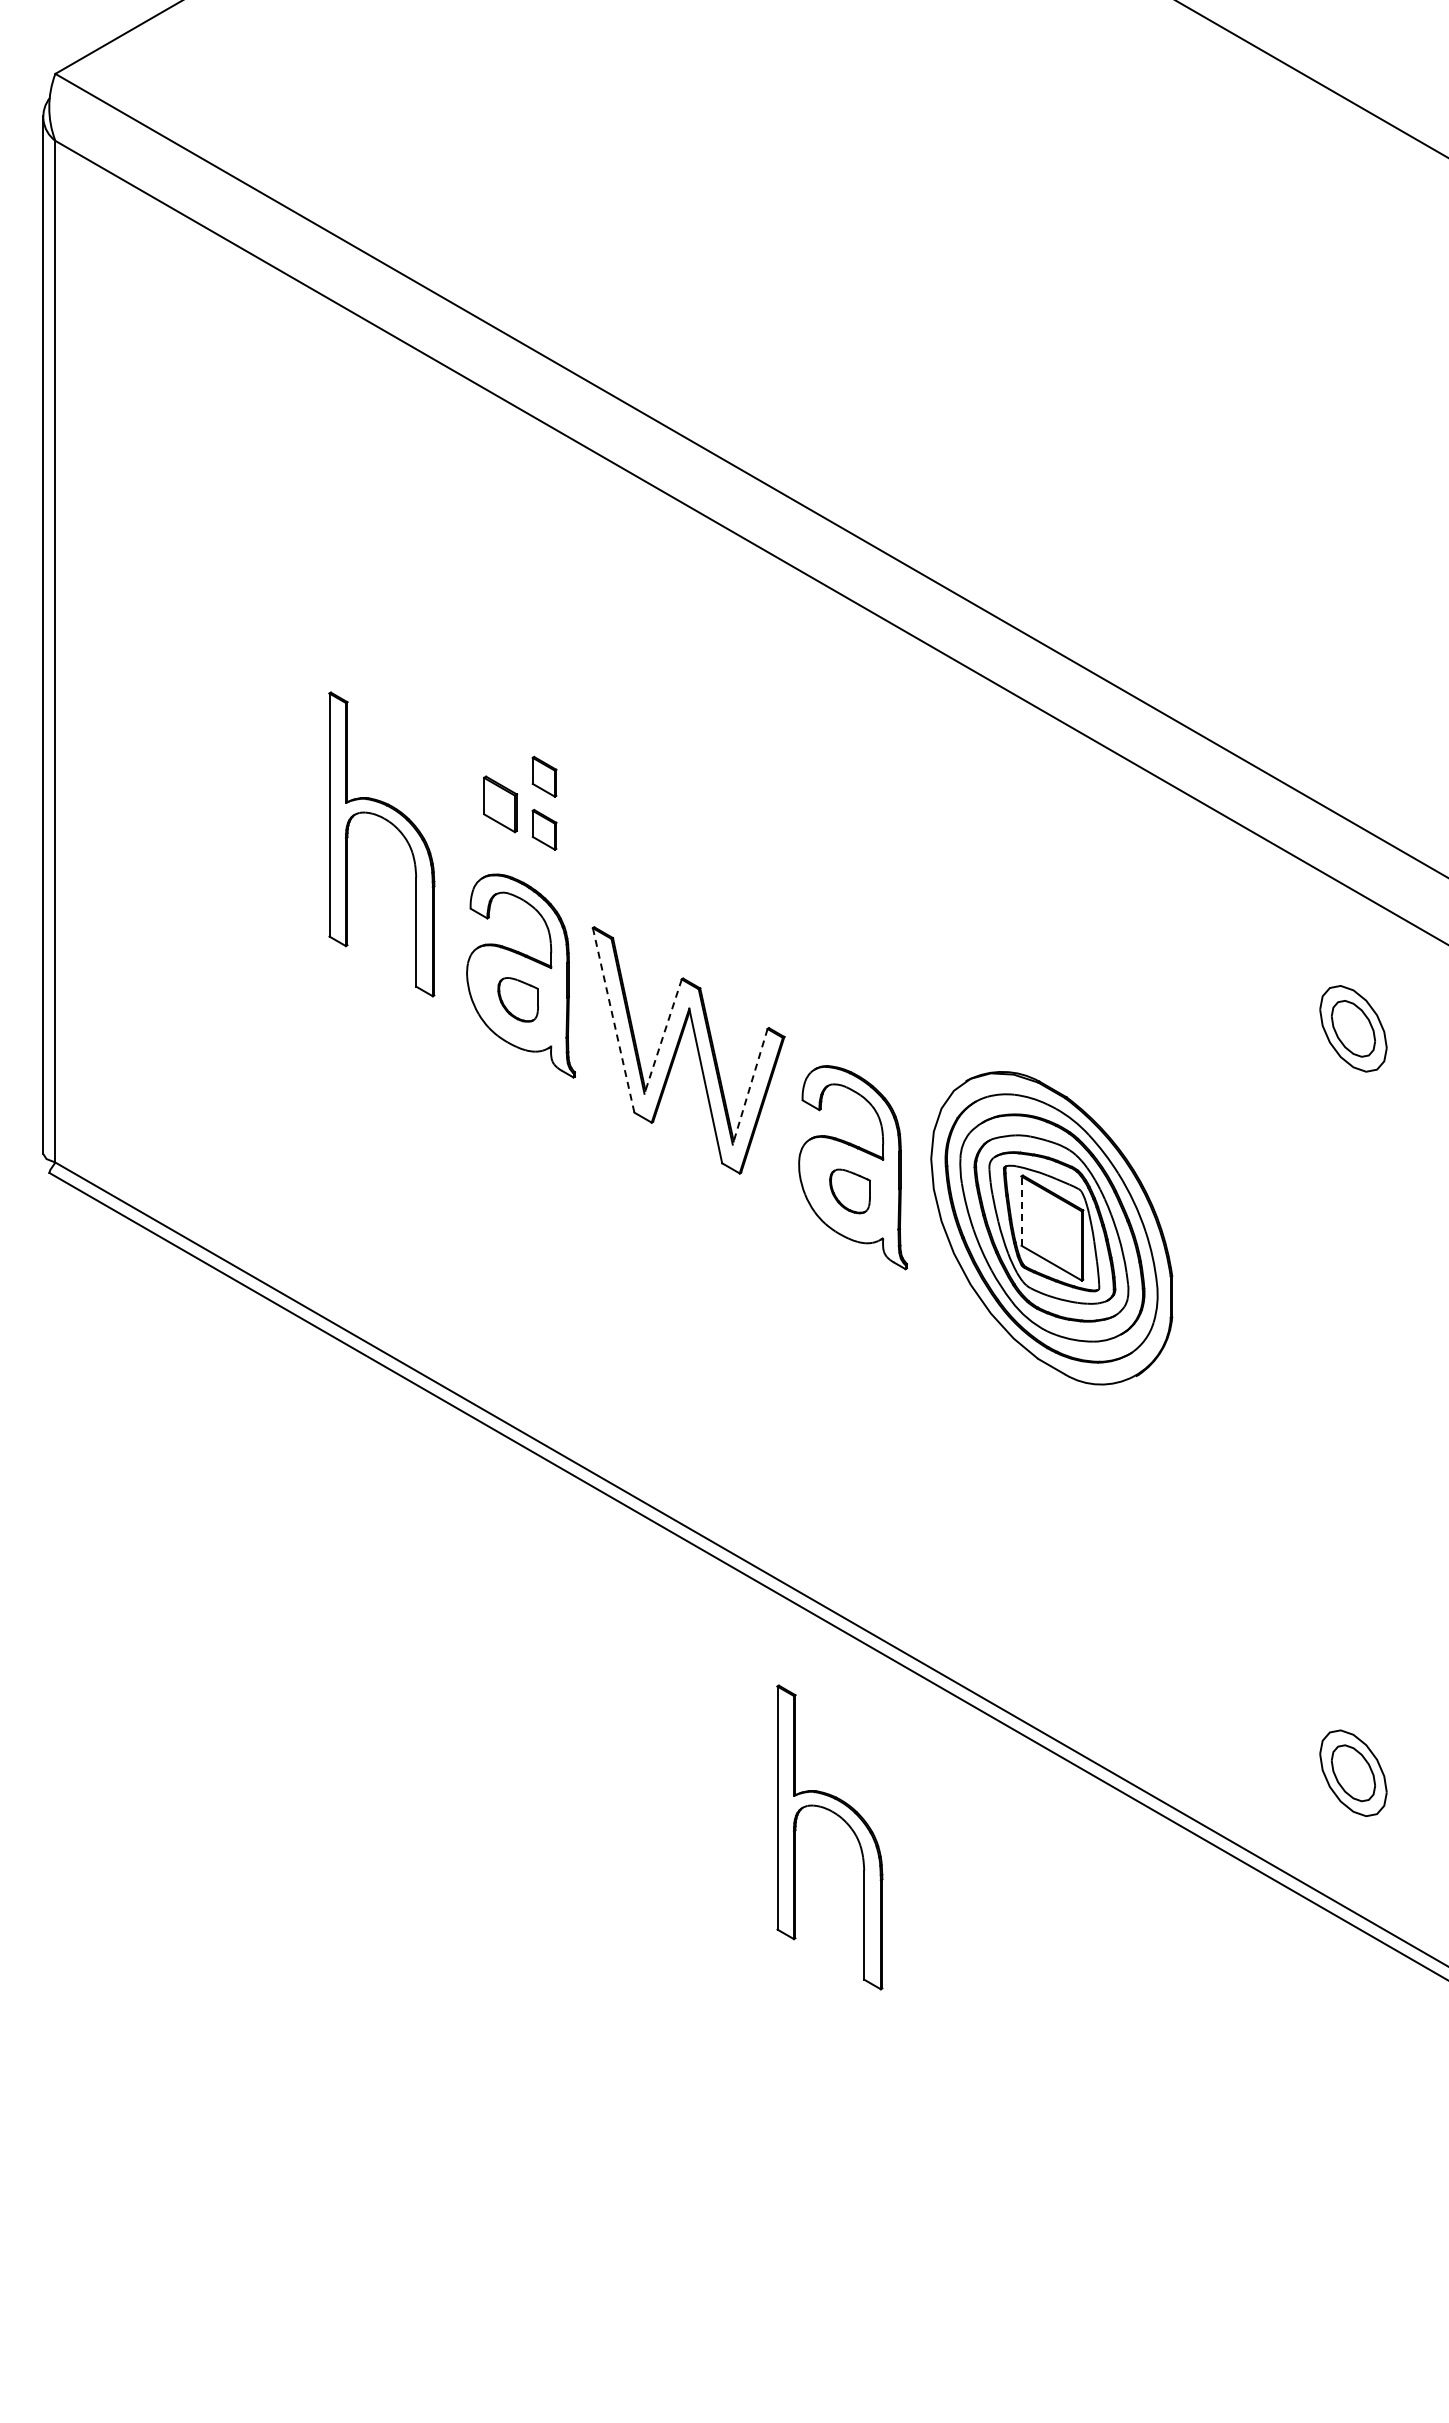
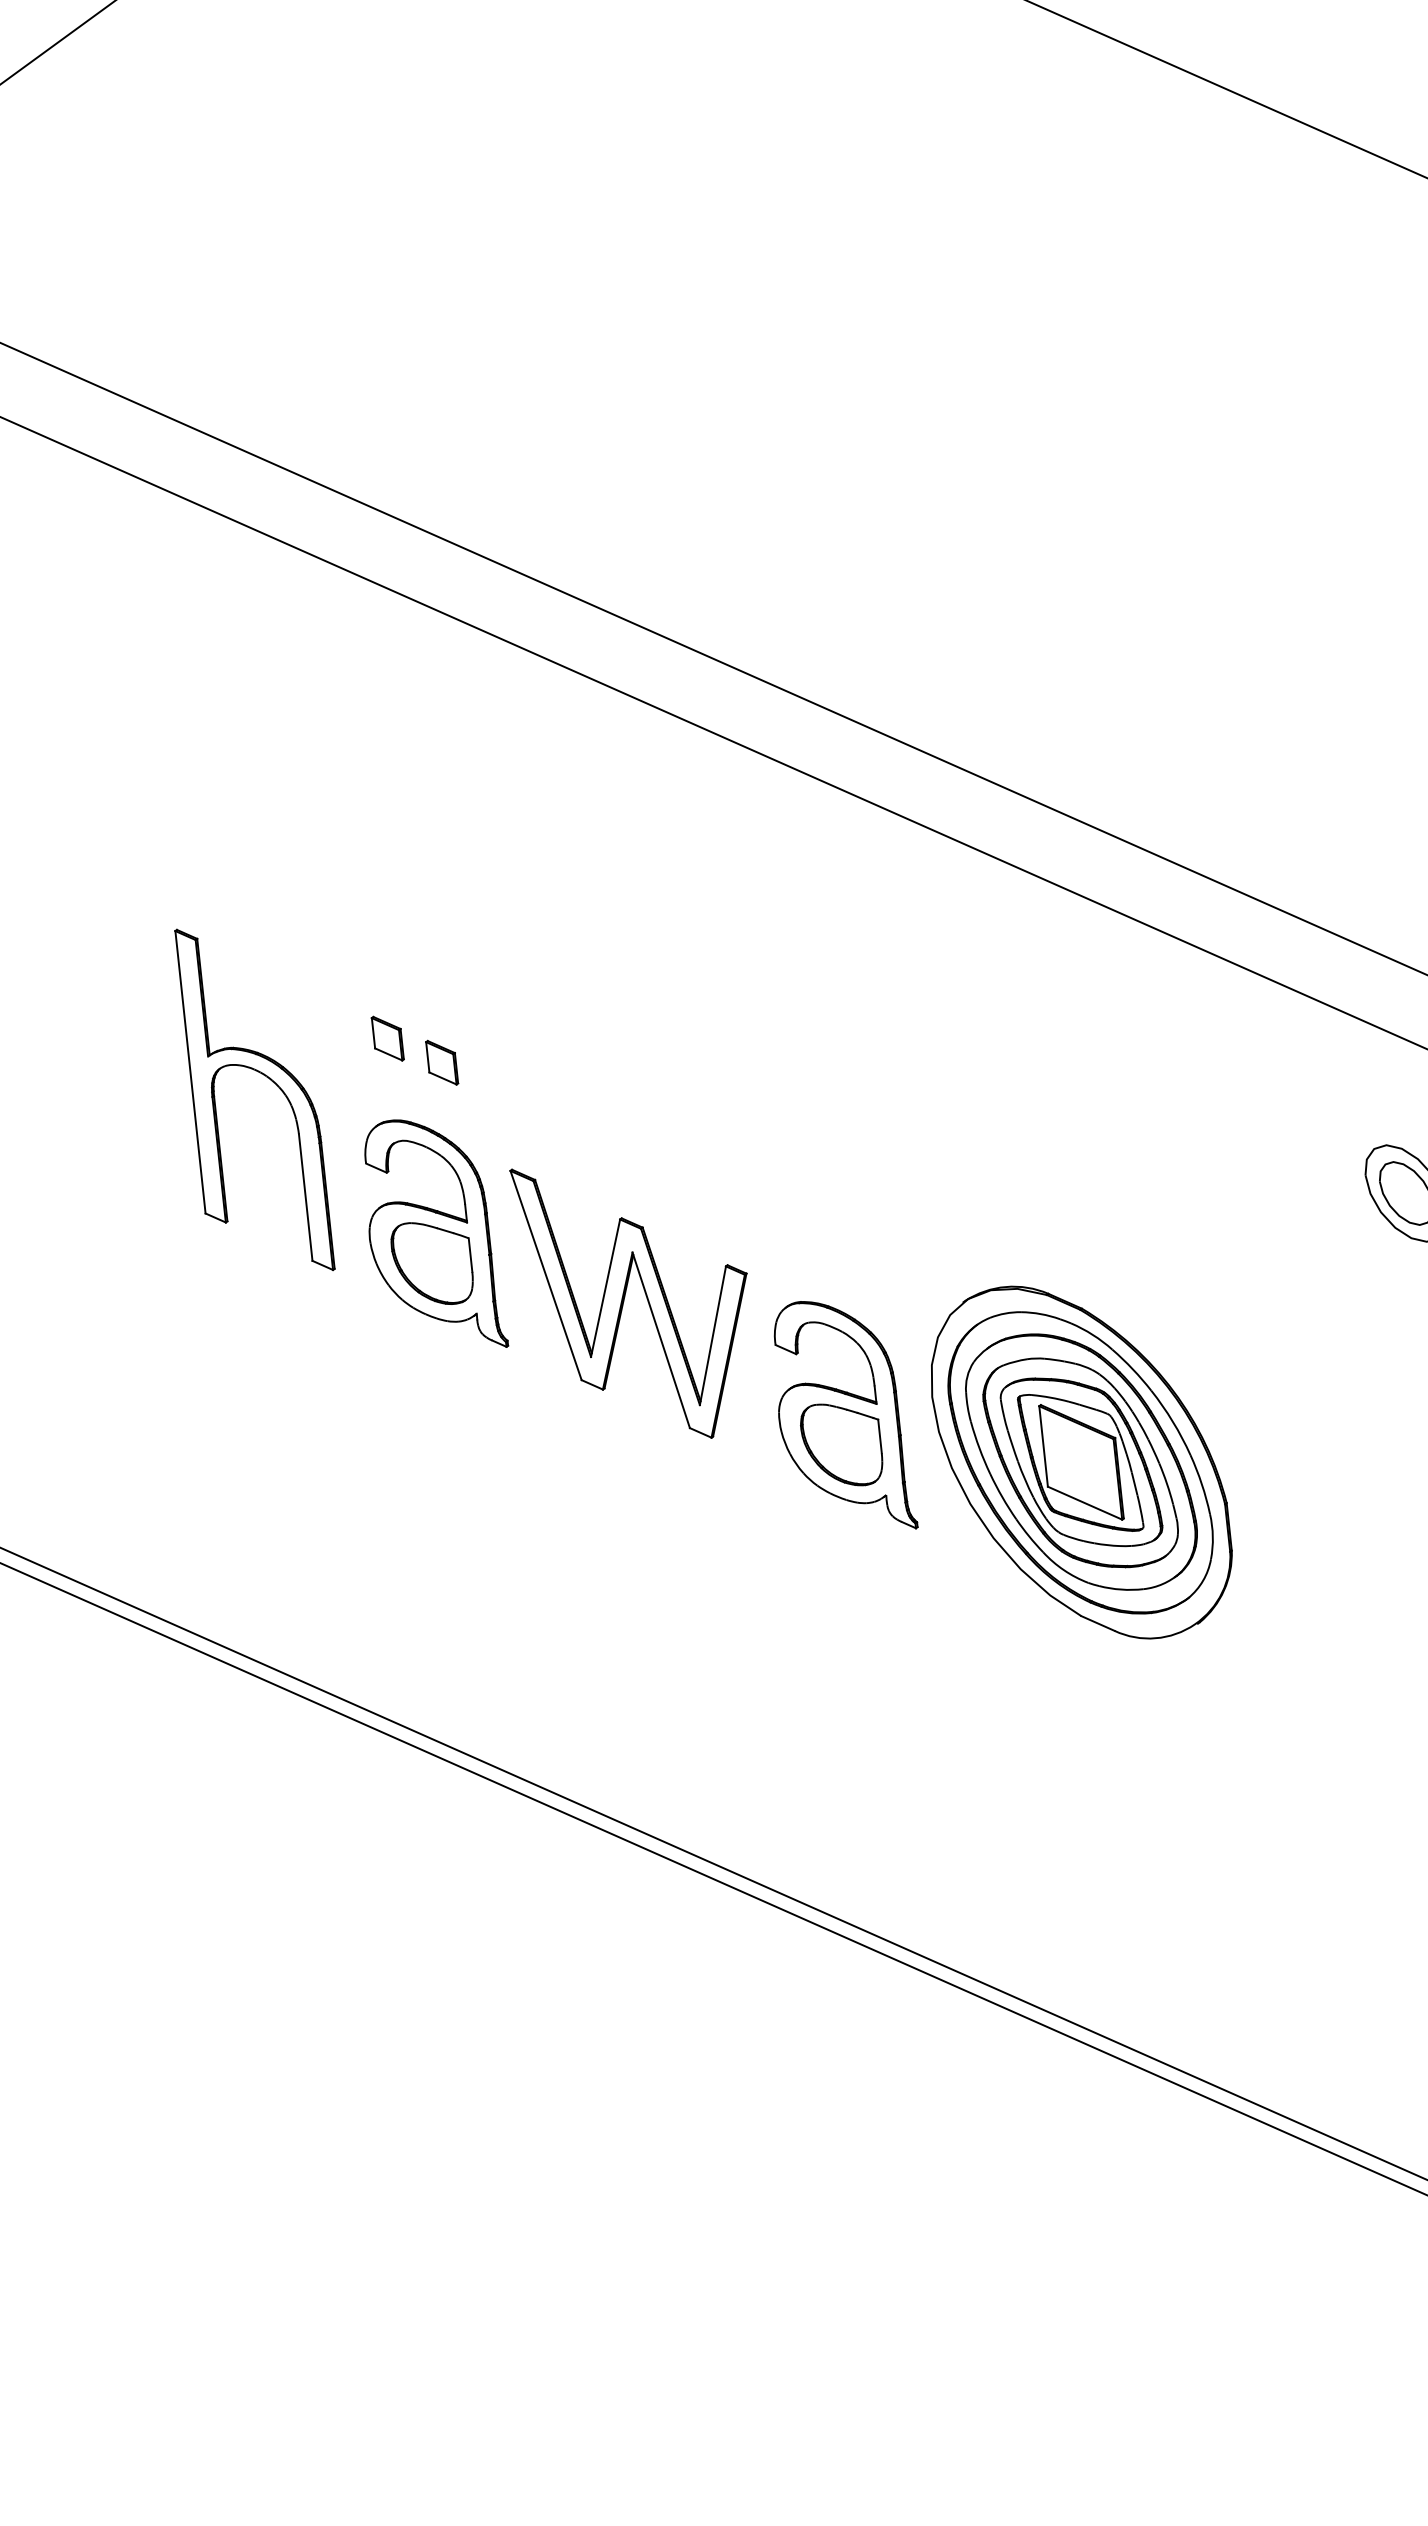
part: (544, 776) -> (435, 1000), removed
part: (500, 804) -> (387, 1038), size x0.71
part: (518, 999) -> (432, 1263), size x1.67
line: (613, 1020) -> (545, 1275), dashed -> solid
line: (662, 1037) -> (604, 1289), dashed -> solid
line: (750, 1087) -> (713, 1336), dashed -> solid
part: (849, 1191) -> (841, 1445), size x1.67
line: (1021, 1211) -> (1043, 1446), dashed -> solid
part: (844, 1822) -> (913, 2178), removed

